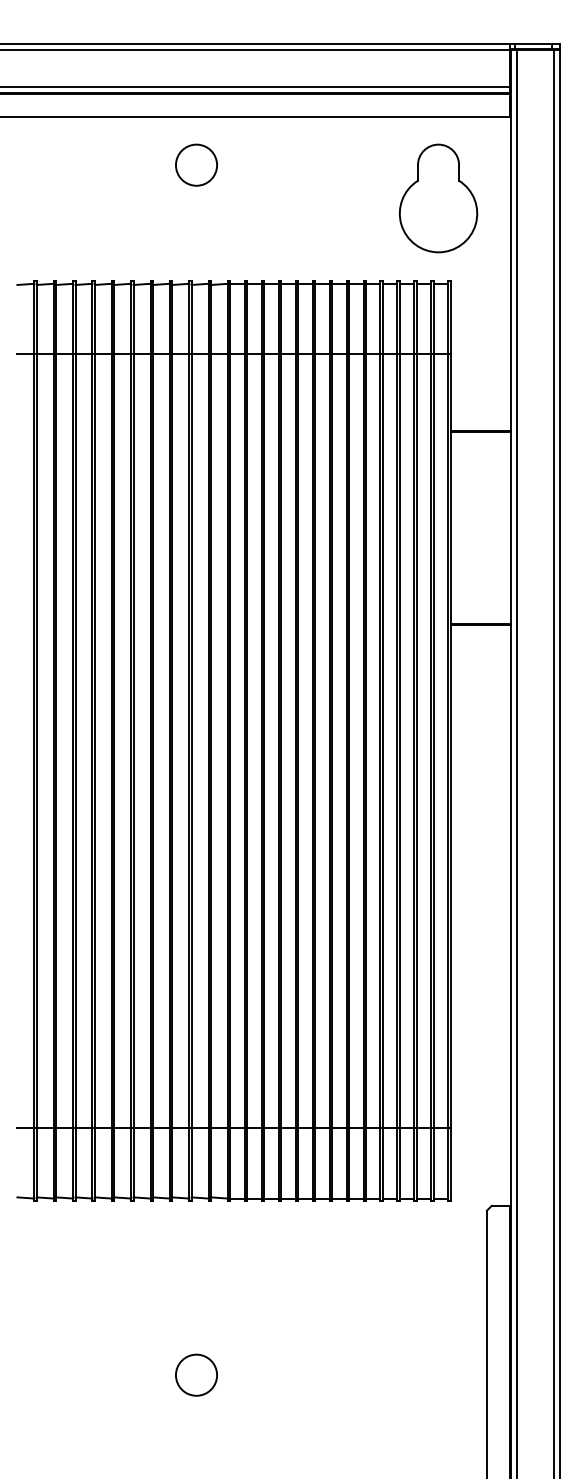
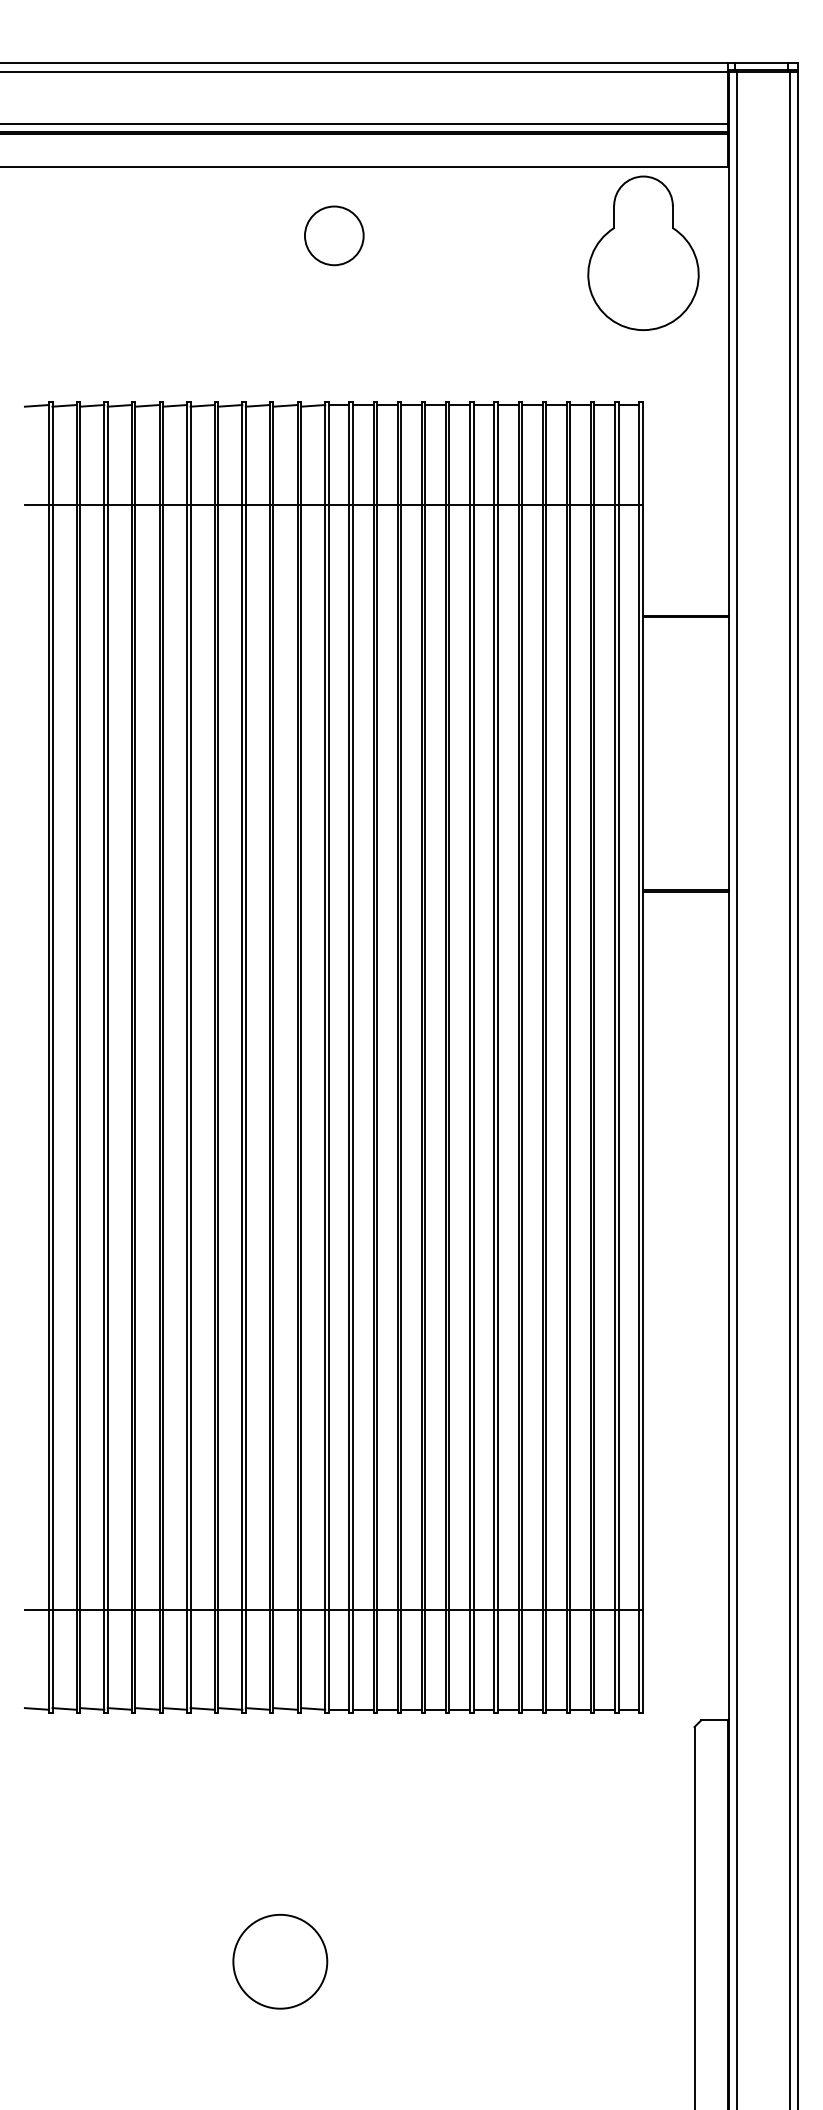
circle: (196, 164) -> (334, 235), moved
part: (438, 197) -> (643, 252), moved
circle: (195, 1375) -> (279, 1961), size x1.6

